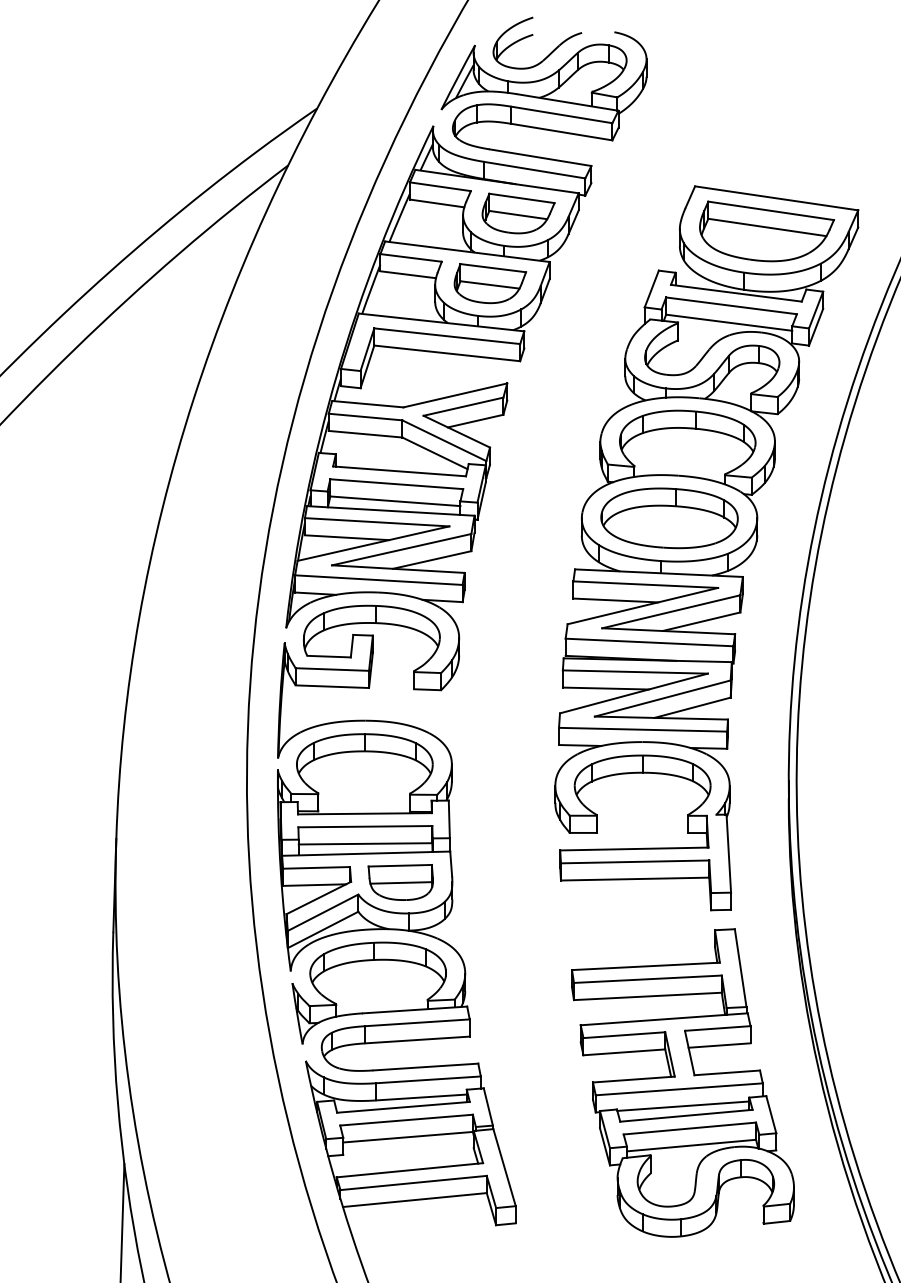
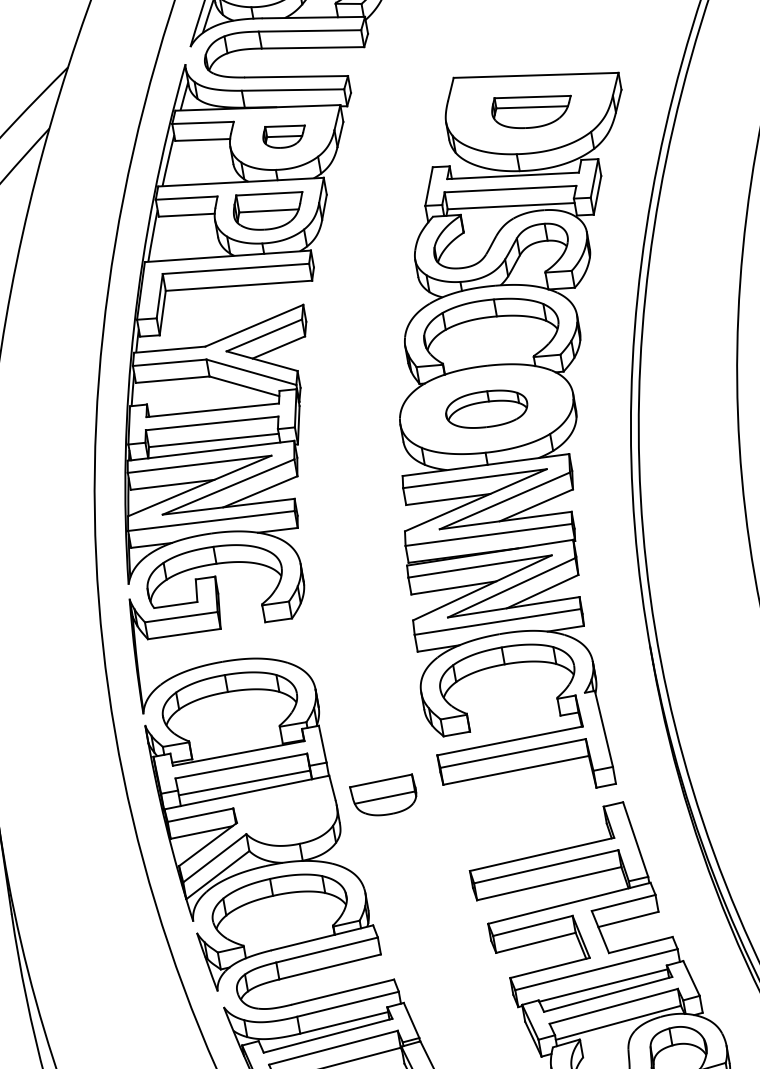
part: (518, 213) -> (284, 135), size x0.6
part: (766, 231) -> (531, 109), size x0.6
part: (669, 518) -> (486, 409), size x0.6
part: (400, 882) -> (384, 797), moved

